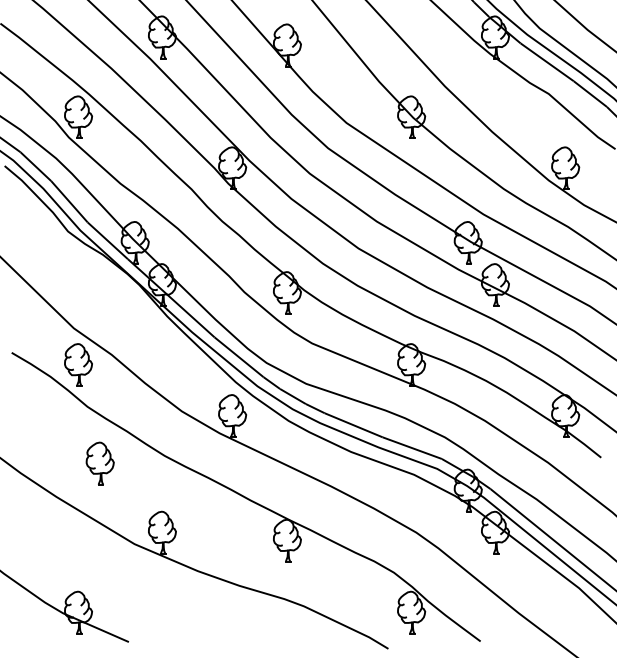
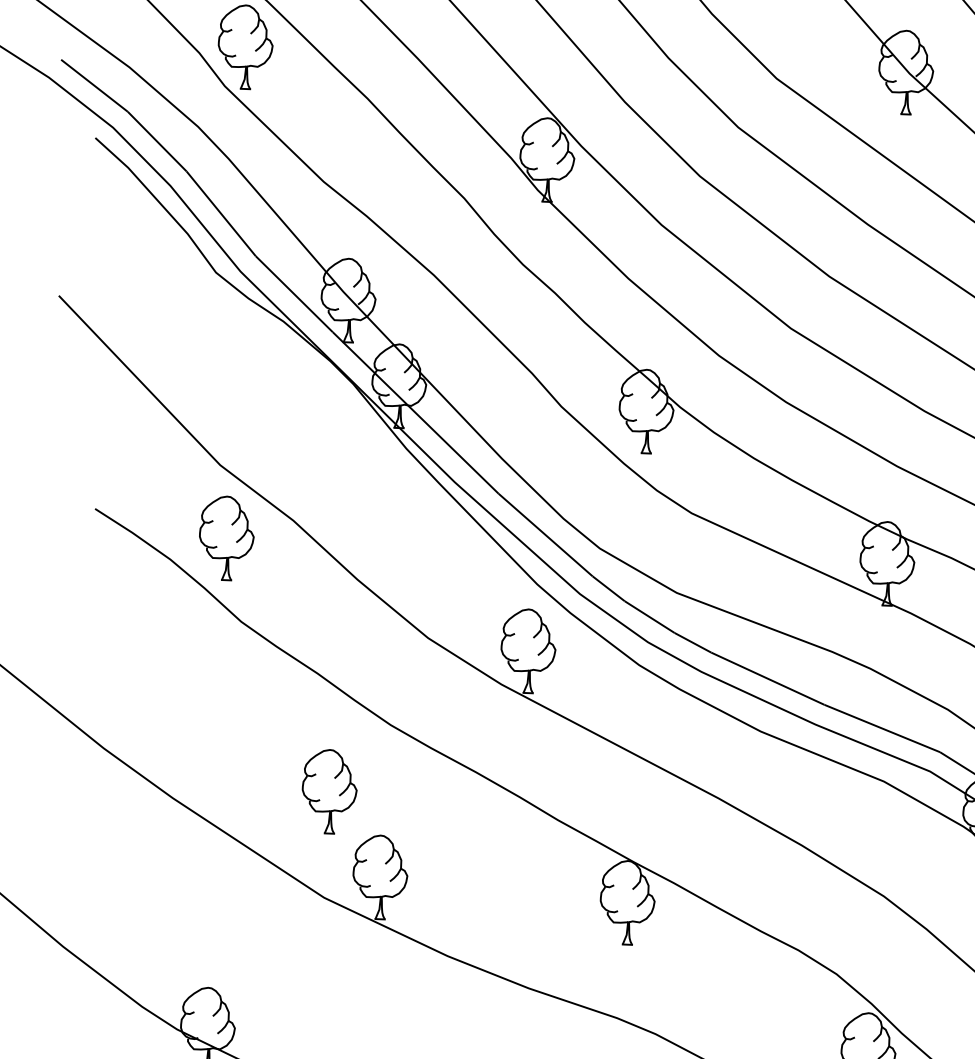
part: (99, 463) -> (328, 791), moved

